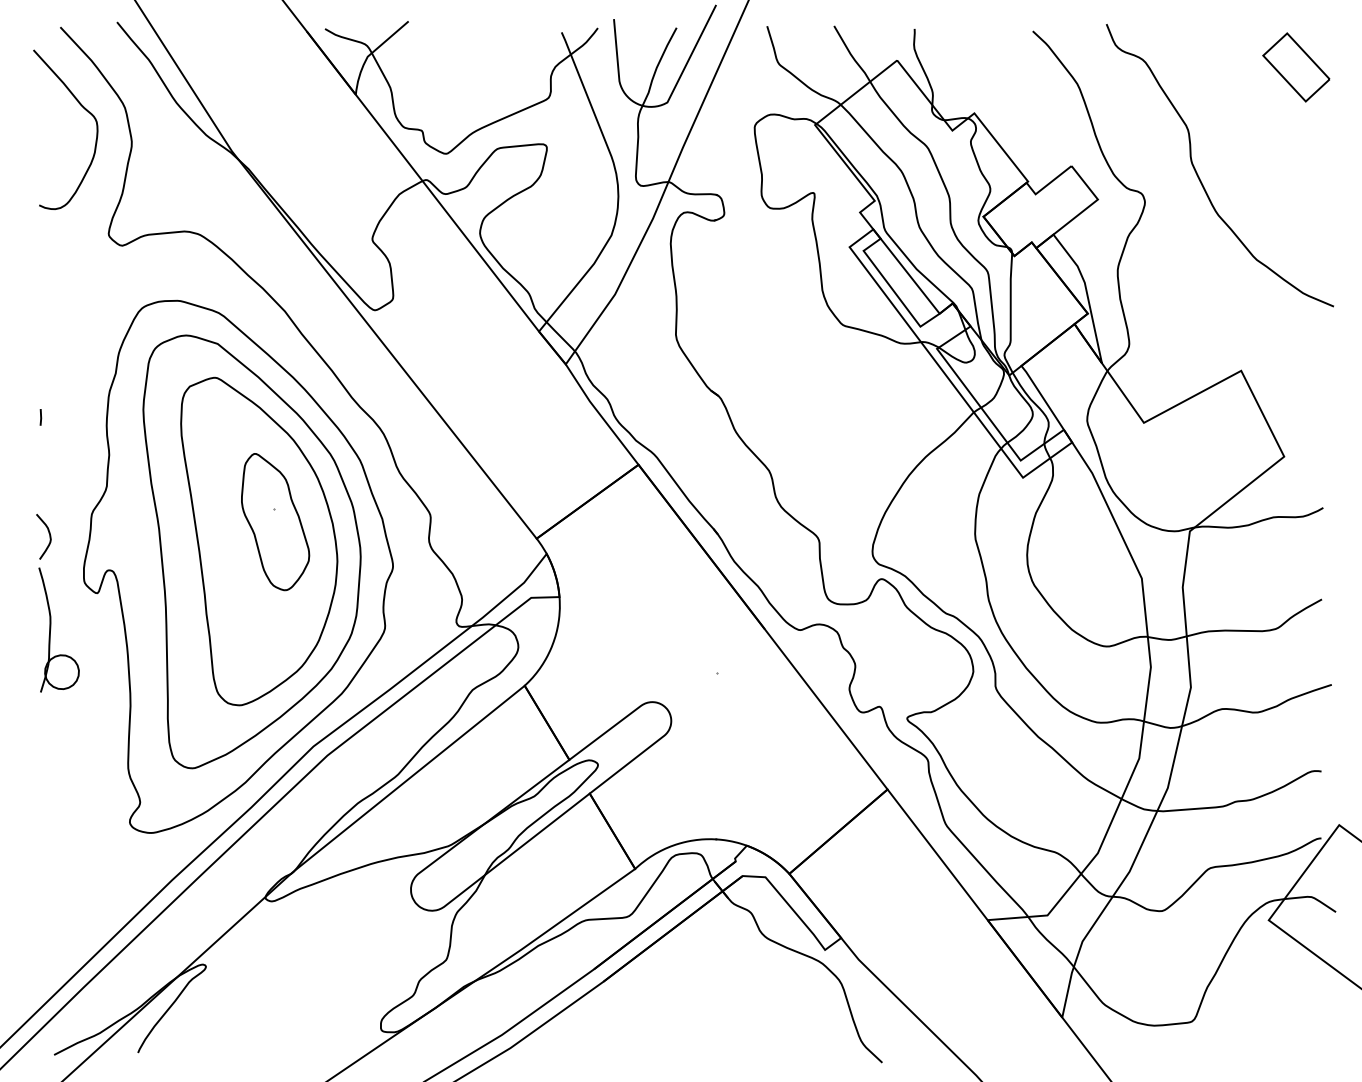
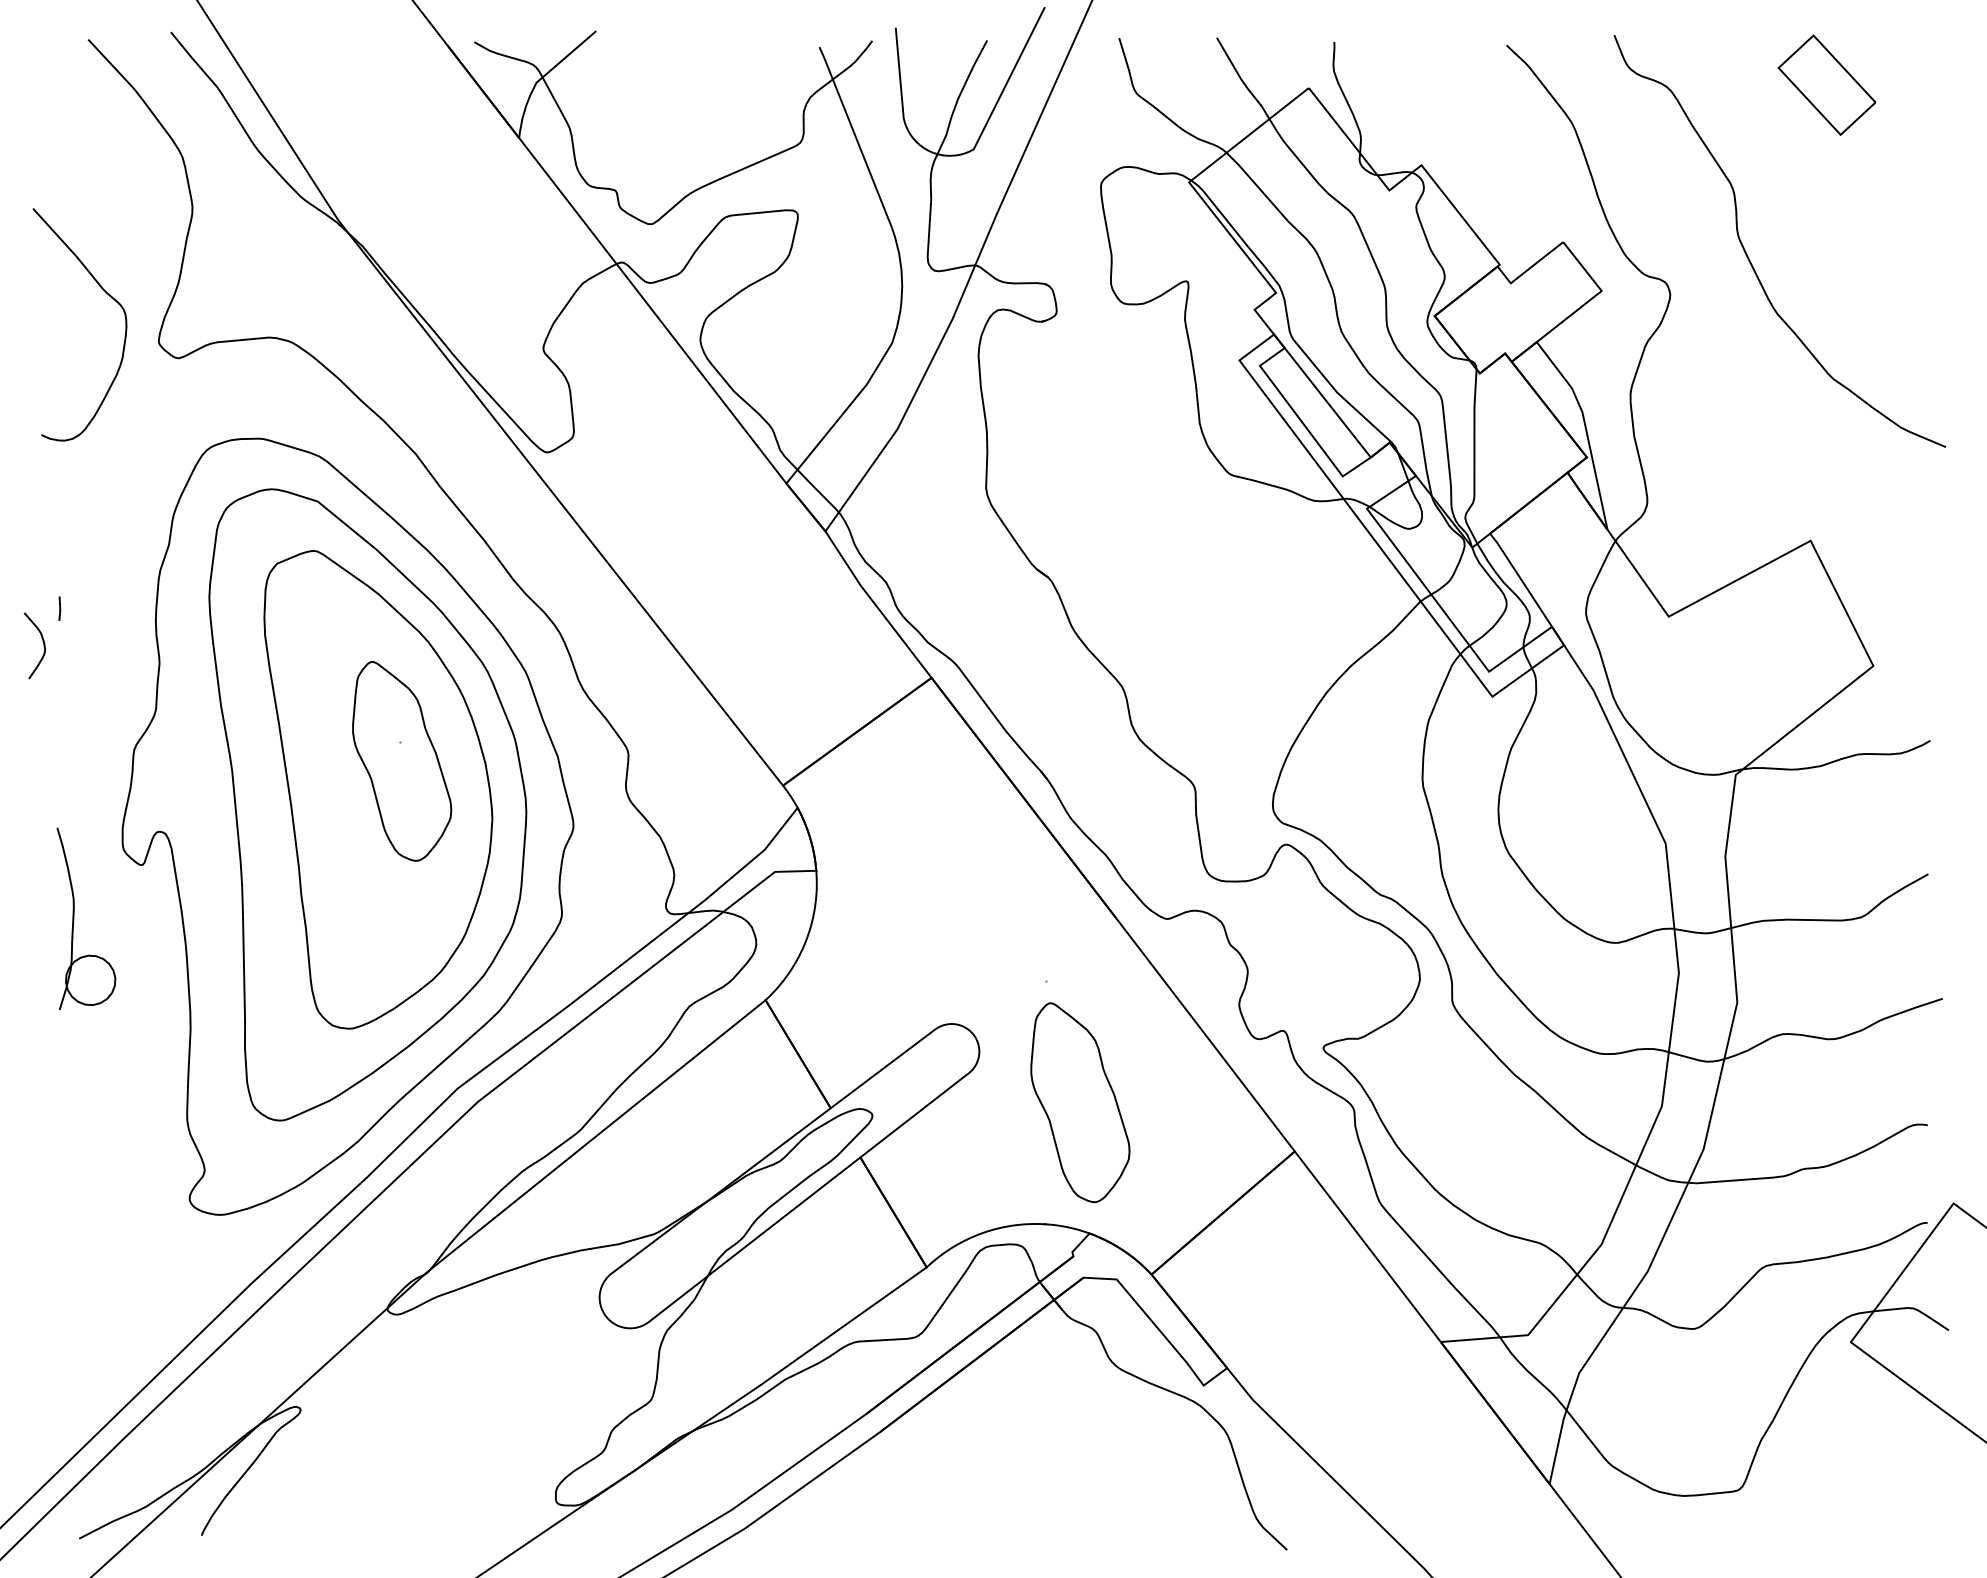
part: (1296, 67) -> (1827, 85), moved
curve: (84, 109) -> (107, 295), moved
curve: (48, 533) -> (41, 640), moved
part: (740, 756) -> (1080, 1103), added

